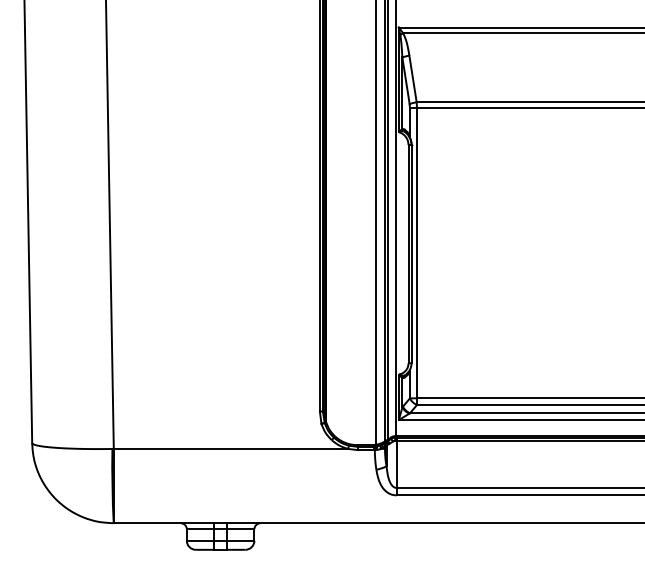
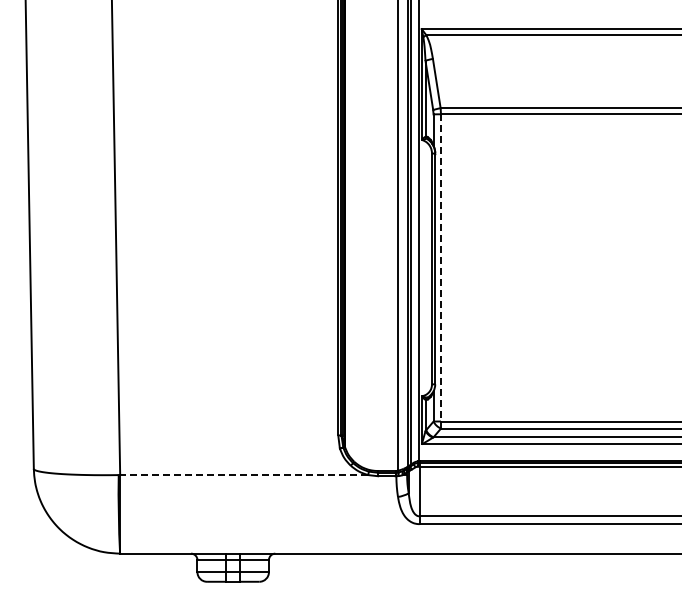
line: (416, 252) -> (440, 267), solid -> dashed
line: (231, 449) -> (244, 475), solid -> dashed

